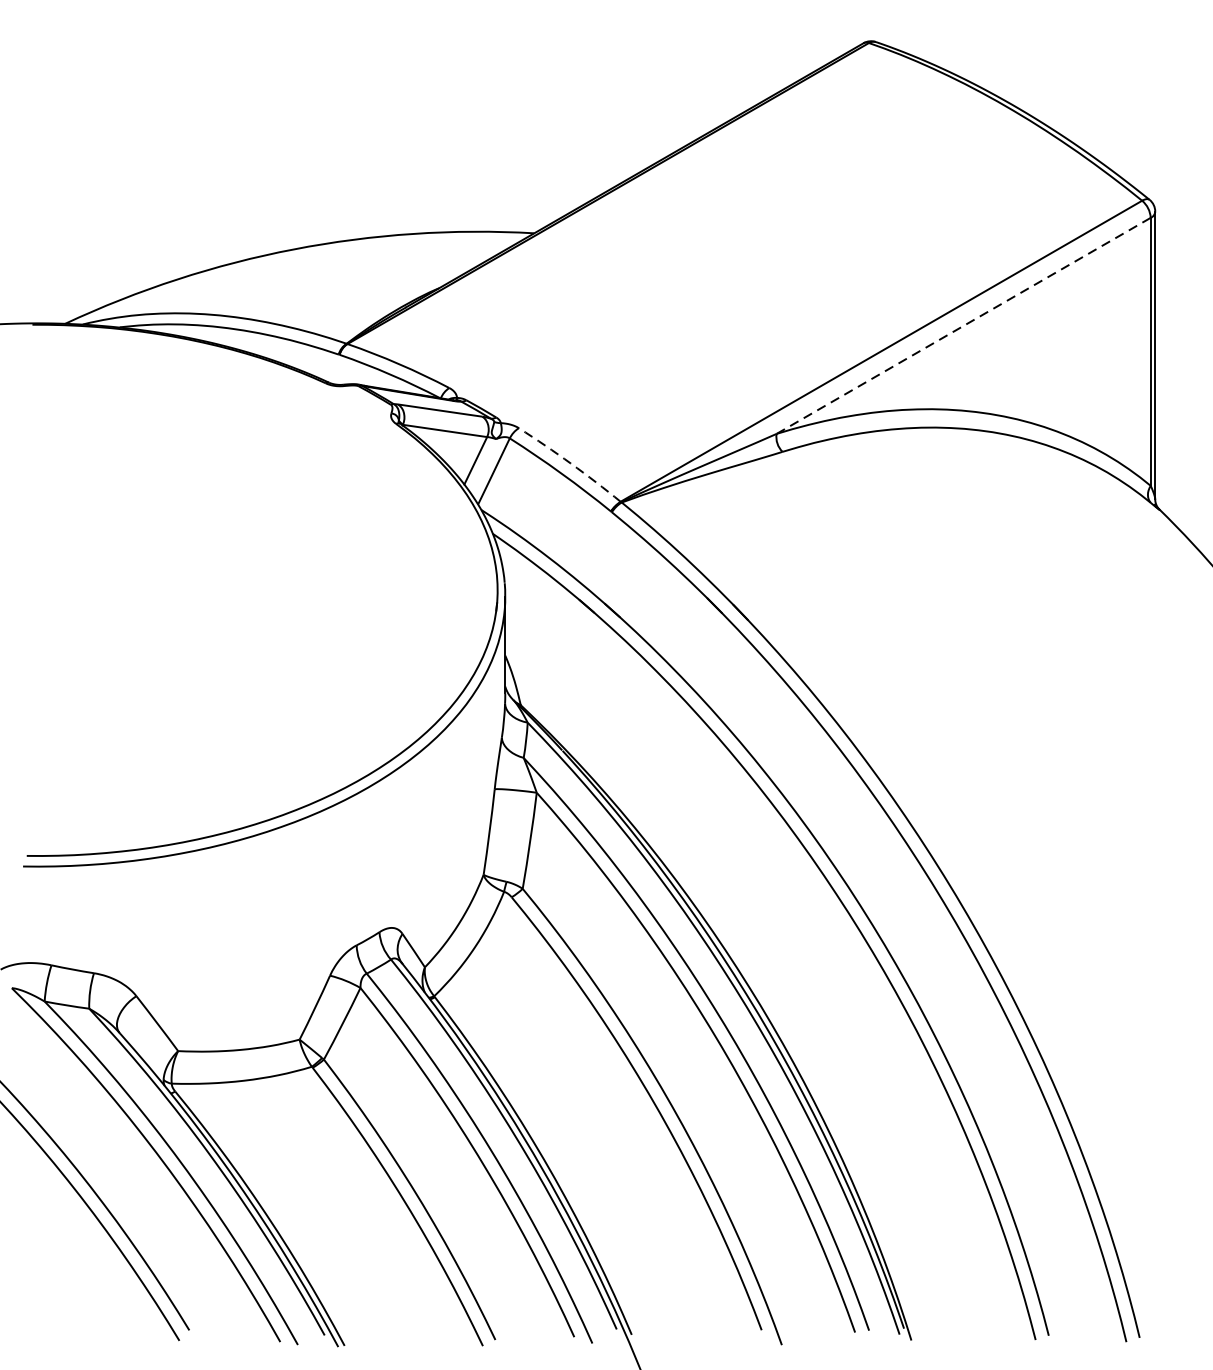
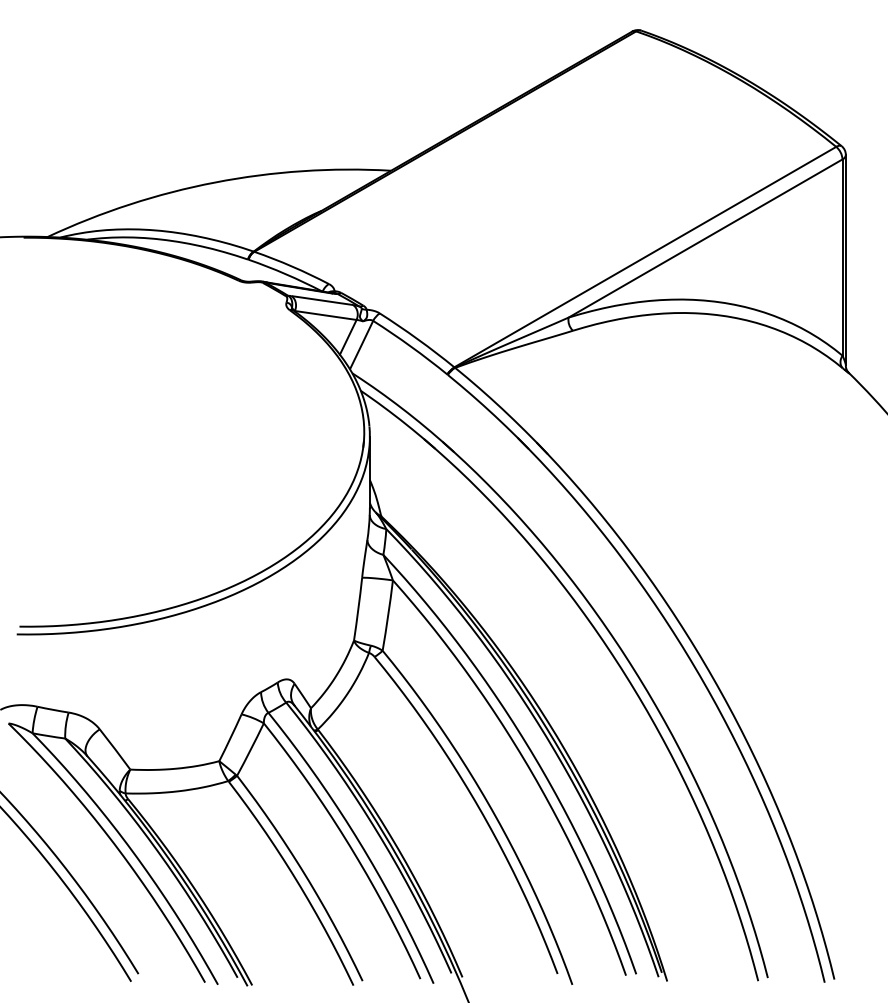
line: (963, 325) -> (705, 238), dashed -> solid
arc: (570, 463) -> (417, 339), dashed -> solid

